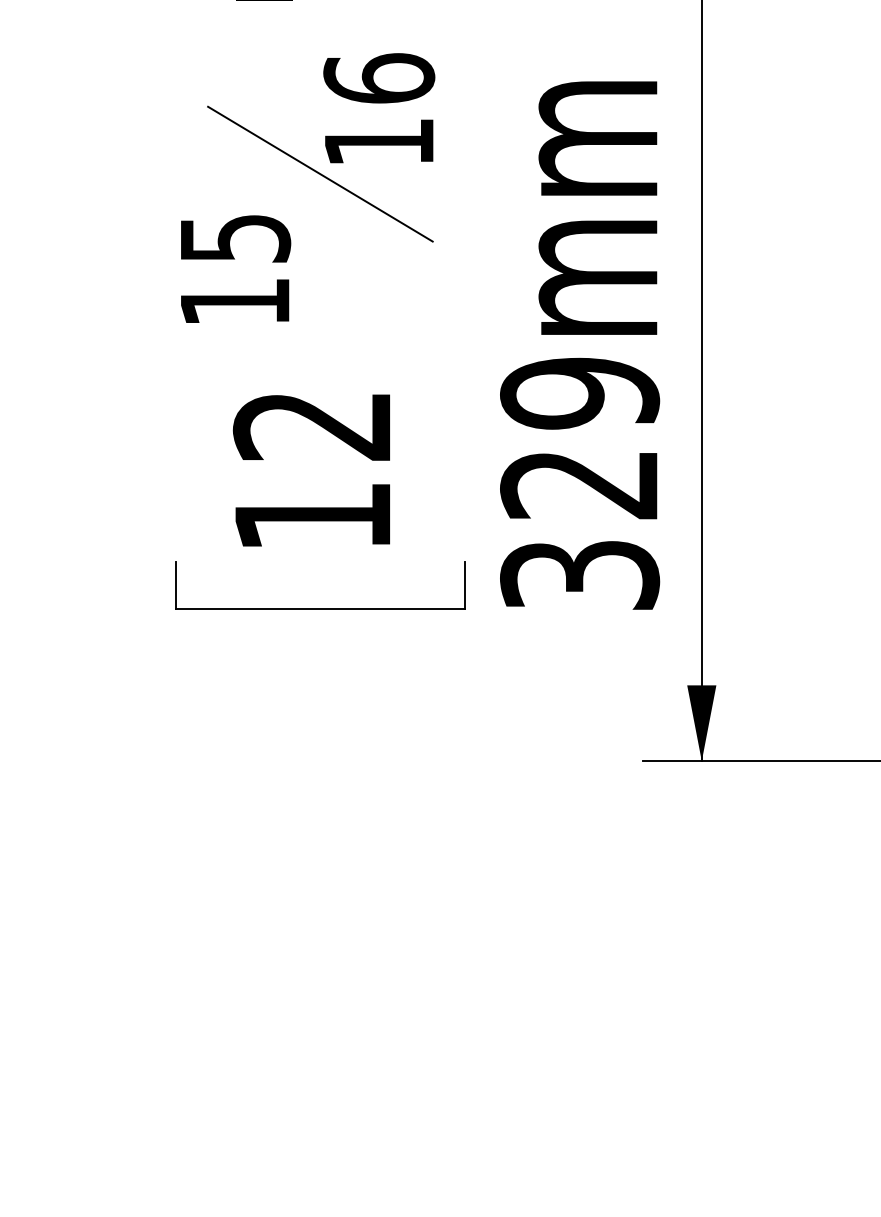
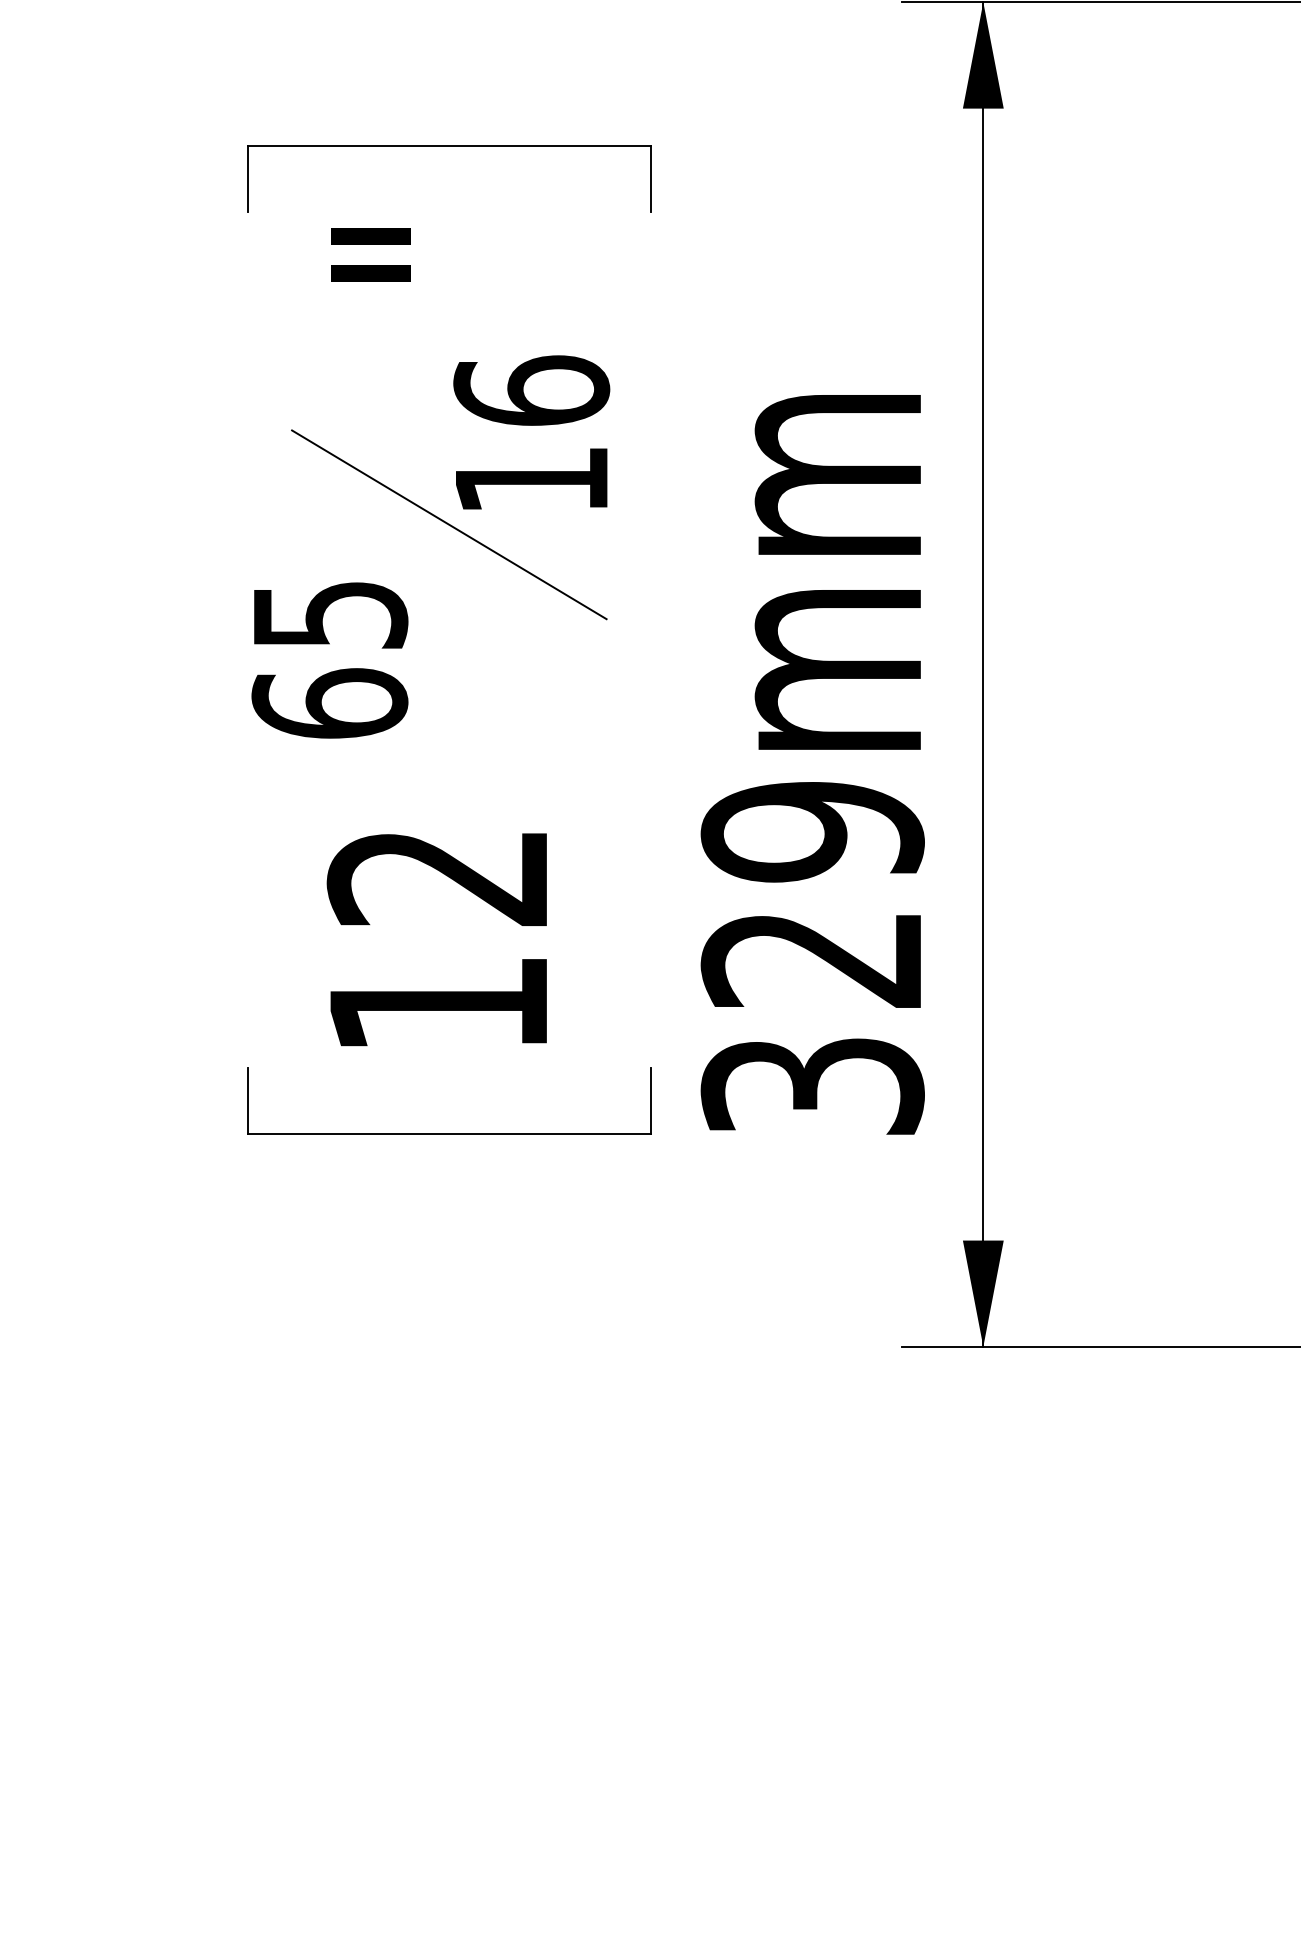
text: (234, 301) -> (329, 703), 15 -> 65

